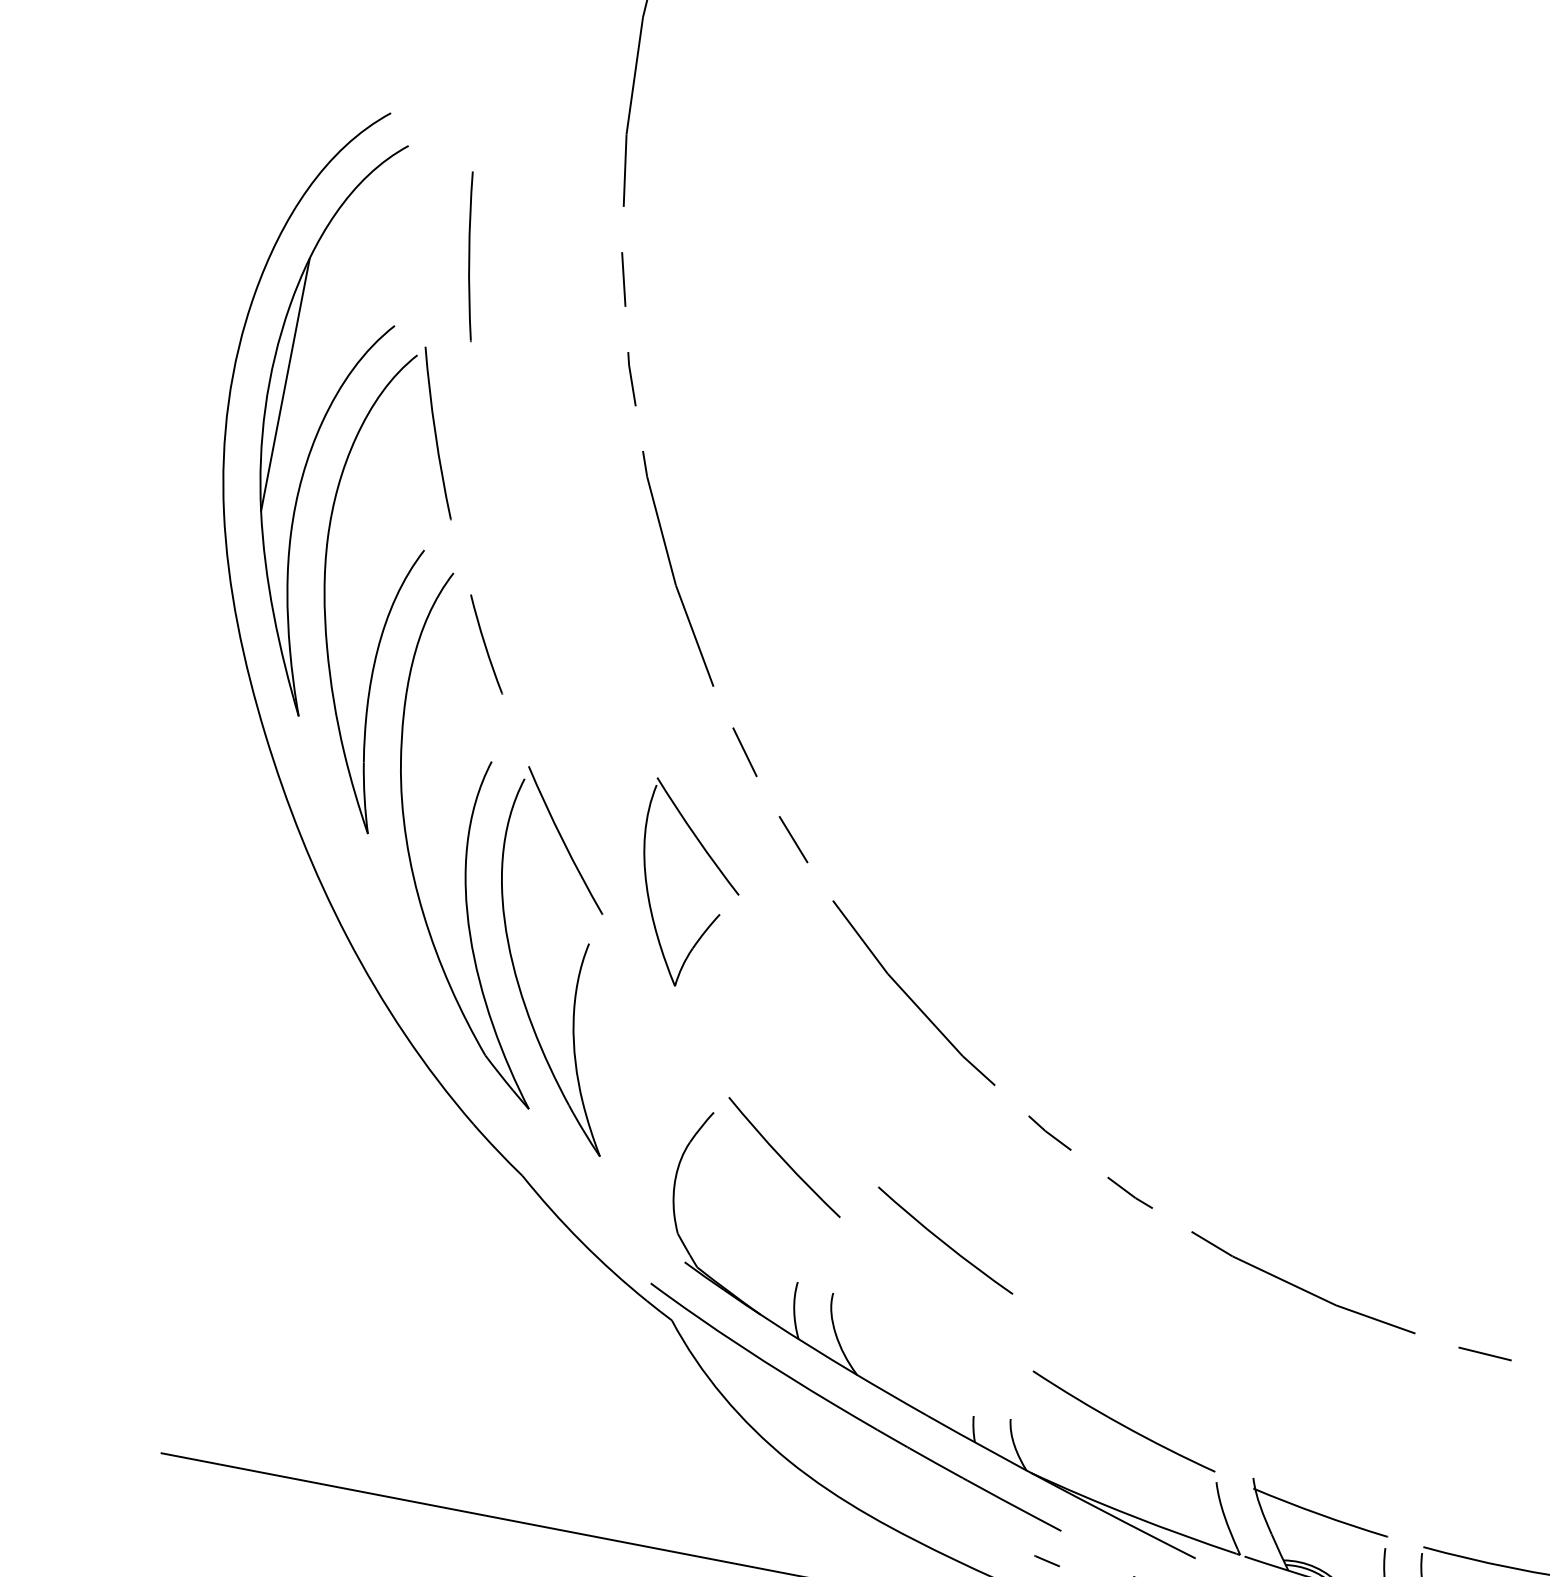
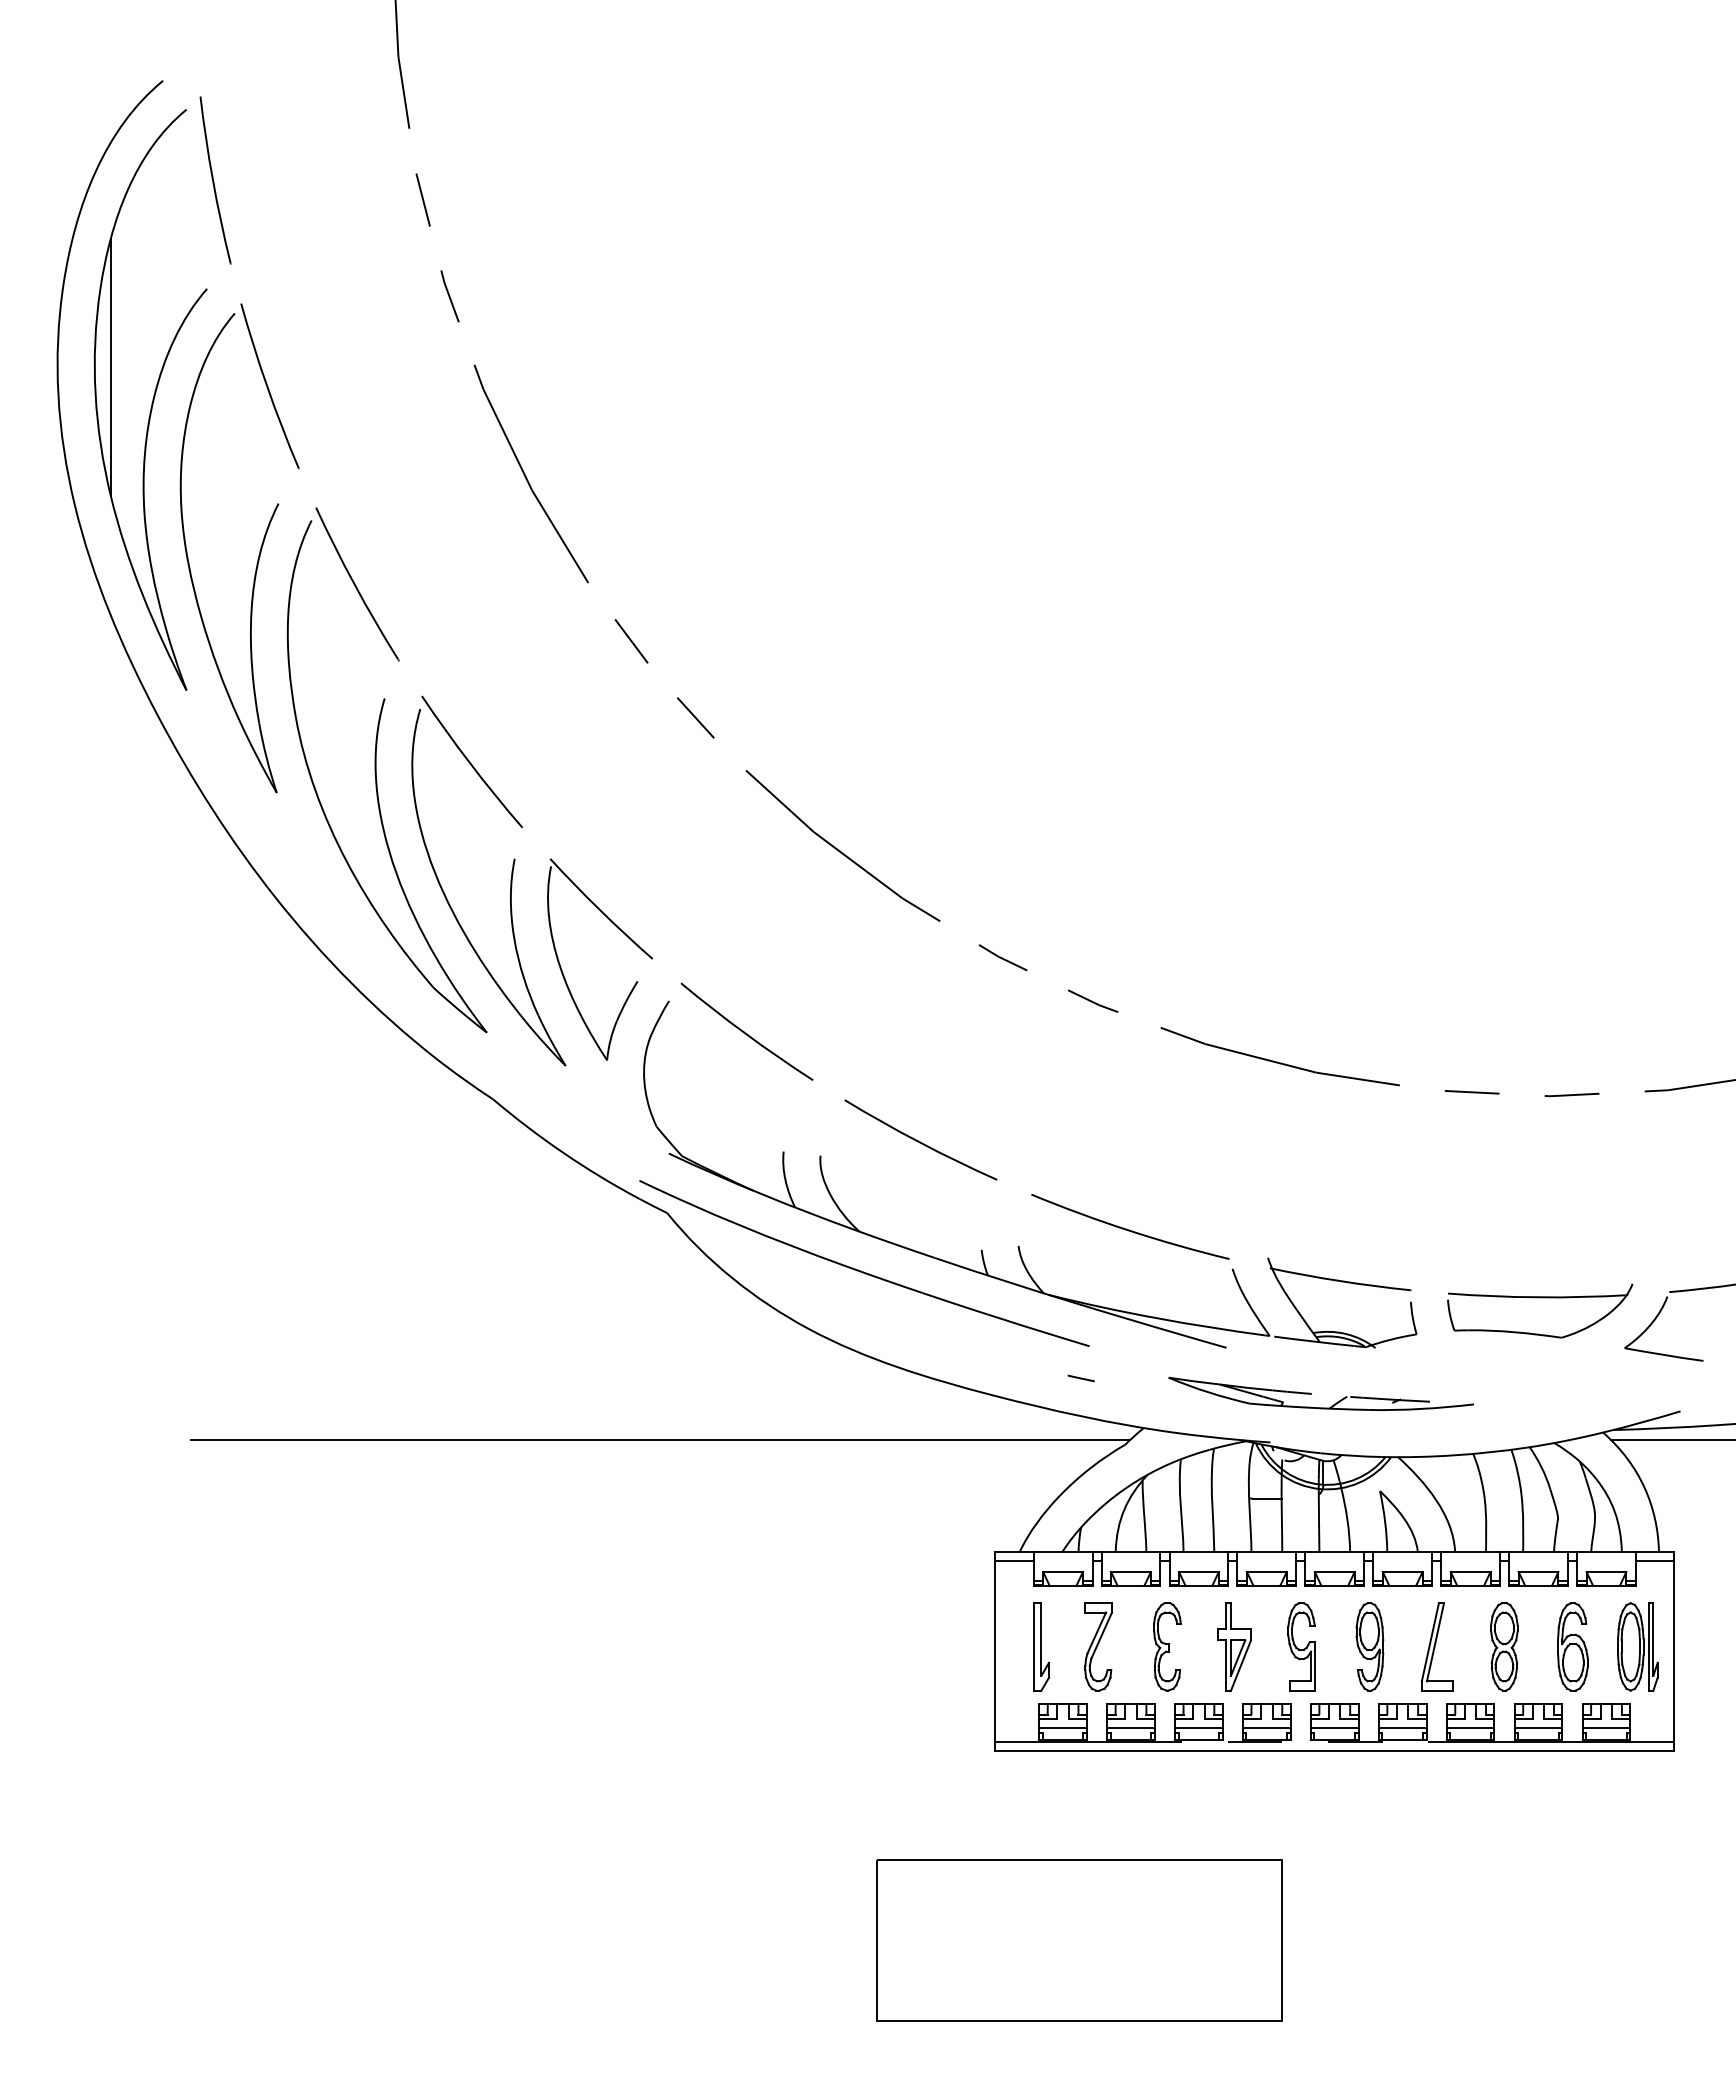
part: (471, 256) -> (215, 180), moved
part: (486, 644) -> (357, 584), size x1.67
part: (715, 865) -> (624, 934), moved
part: (945, 1240) -> (920, 1139), moved

